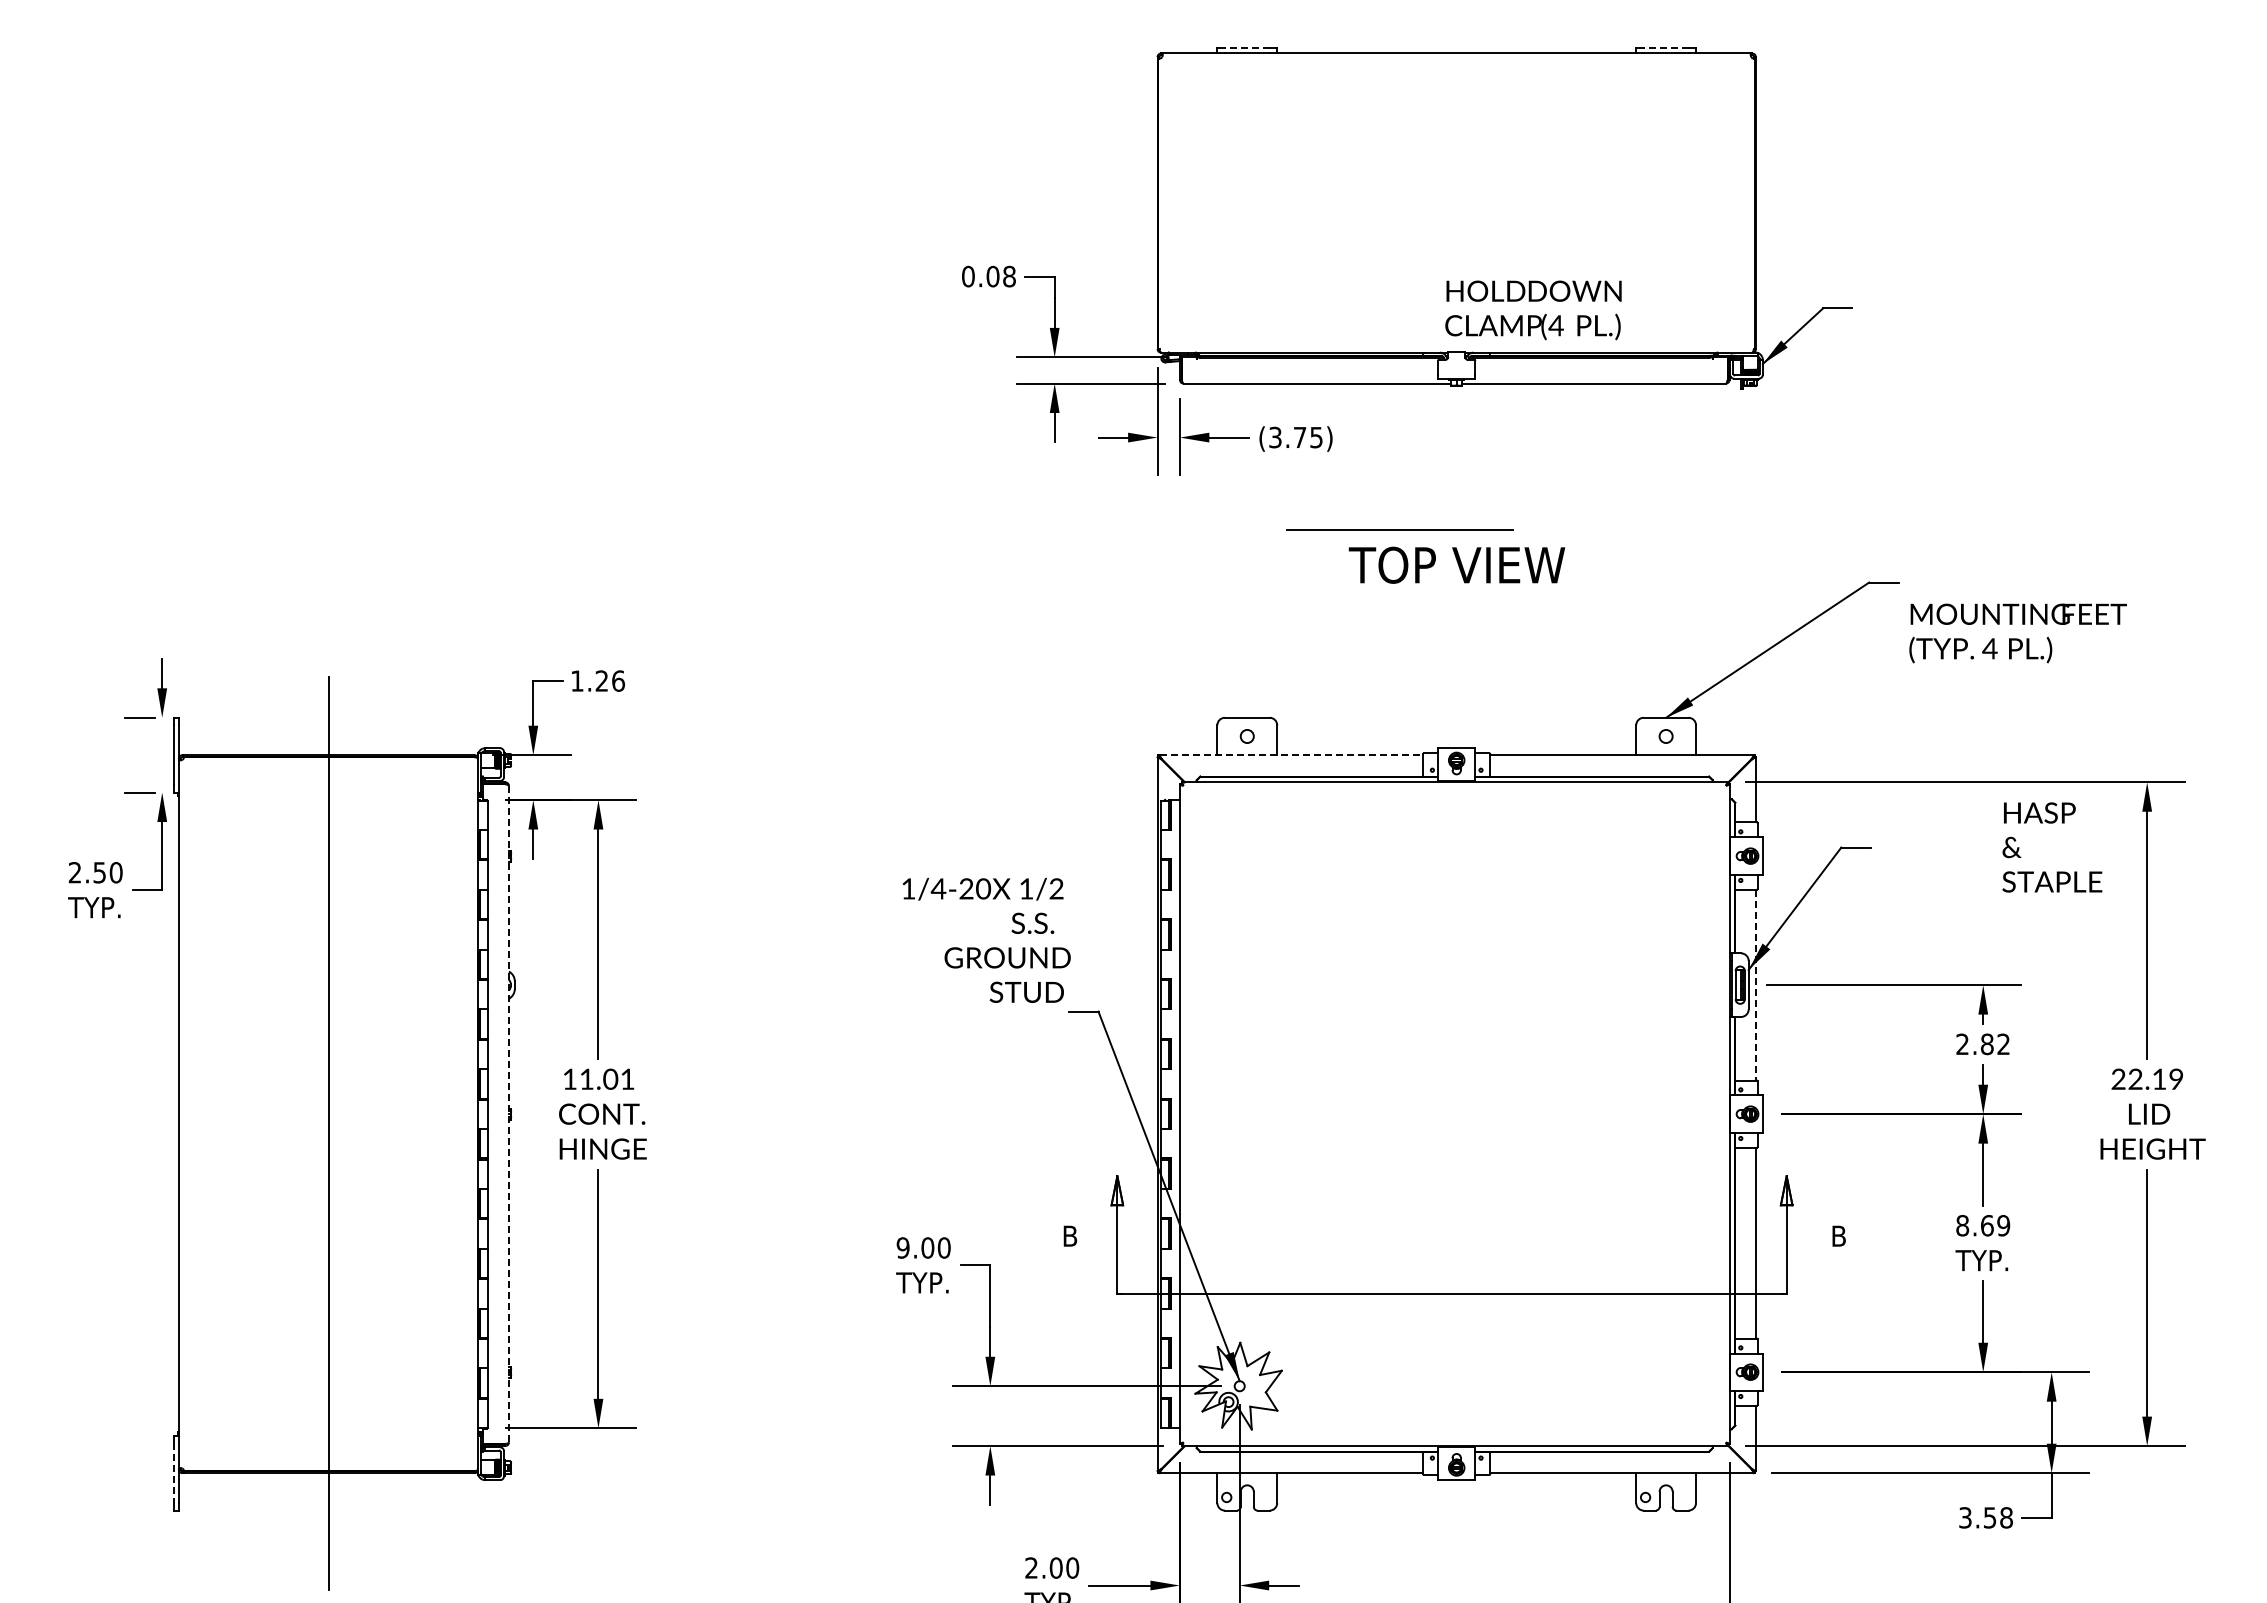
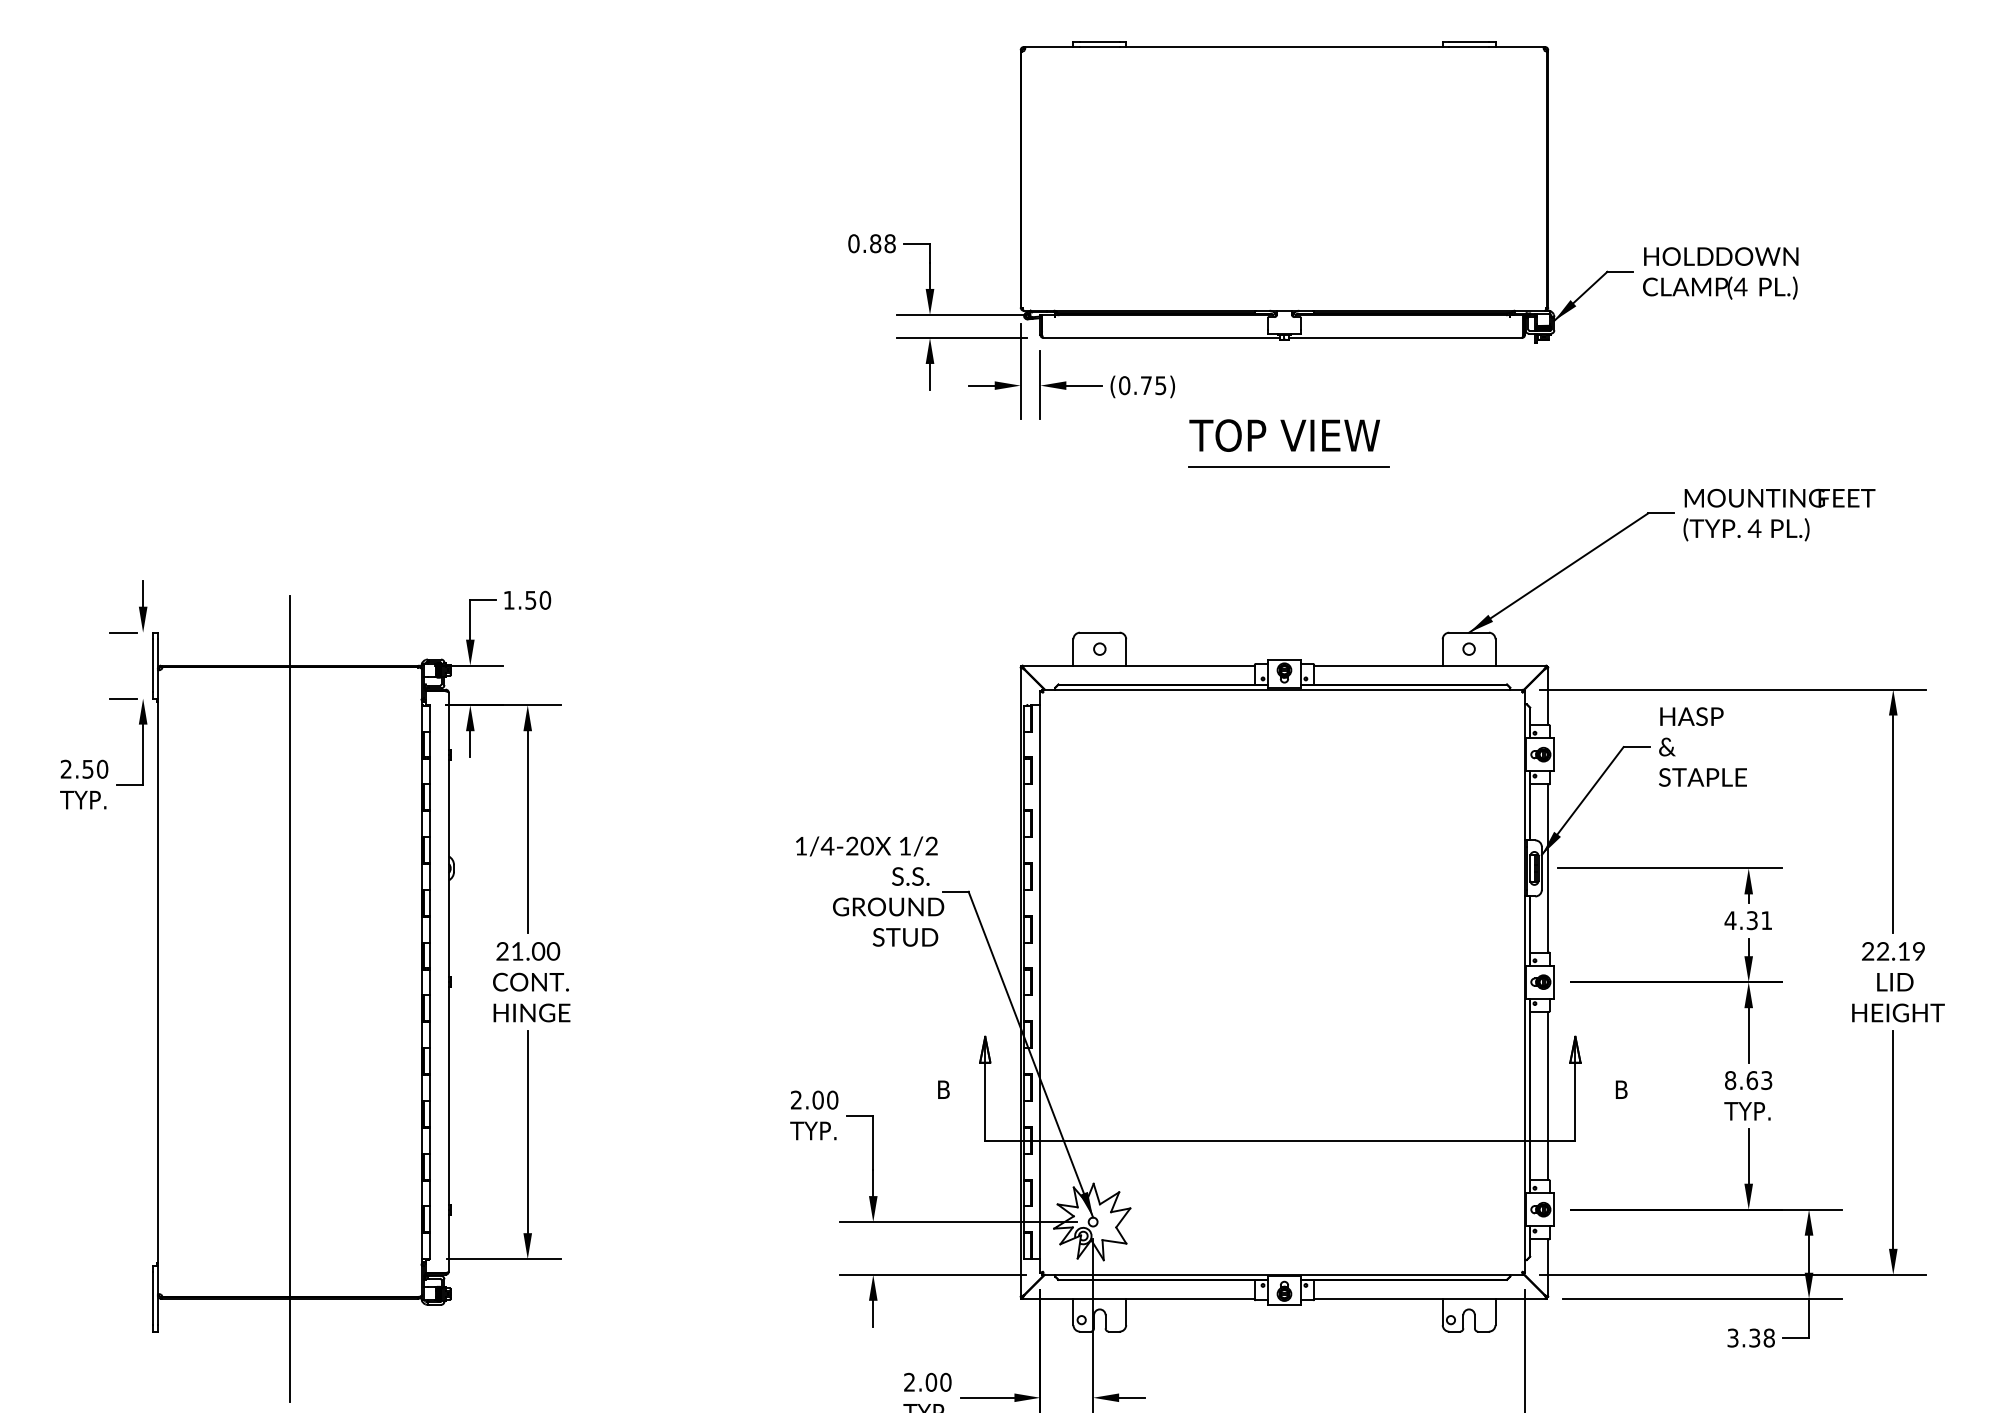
line: (1246, 48) -> (1099, 42), dashed -> solid
line: (1665, 48) -> (1468, 42), dashed -> solid
text: (992, 276) -> (875, 243), 0.08 -> 0.88
text: (1533, 310) -> (1720, 273), moved
text: (1275, 437) -> (1124, 385), (3.75) -> (0.75)
line: (1399, 529) -> (1288, 466), moved
text: (1456, 564) -> (1284, 434), moved
text: (2017, 633) -> (1778, 515), moved
text: (610, 680) -> (538, 599), 1.26 -> 1.50
line: (1291, 755) -> (1138, 665), dashed -> solid
text: (2052, 847) -> (1703, 747), moved
text: (986, 939) -> (869, 890), moved
line: (1755, 985) -> (1547, 868), dashed -> solid
text: (1982, 1044) -> (1748, 920), 2.82 -> 4.31
text: (598, 1078) -> (527, 950), 11.01 -> 21.00
line: (508, 1114) -> (448, 982), dashed -> solid
text: (2003, 1225) -> (1766, 1080), 8.69 -> 8.63
text: (902, 1247) -> (795, 1099), 9.00 -> 2.00
line: (173, 1473) -> (153, 1299), dashed -> solid
text: (1990, 1517) -> (1755, 1337), 3.58 -> 3.38

